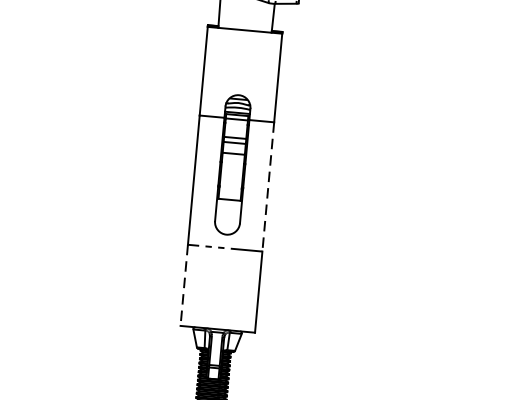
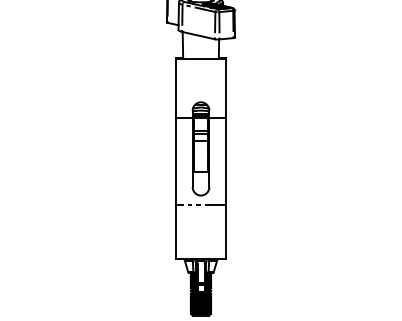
line: (267, 187) -> (225, 161), dashed -> solid
line: (184, 286) -> (176, 232), dashed -> solid

